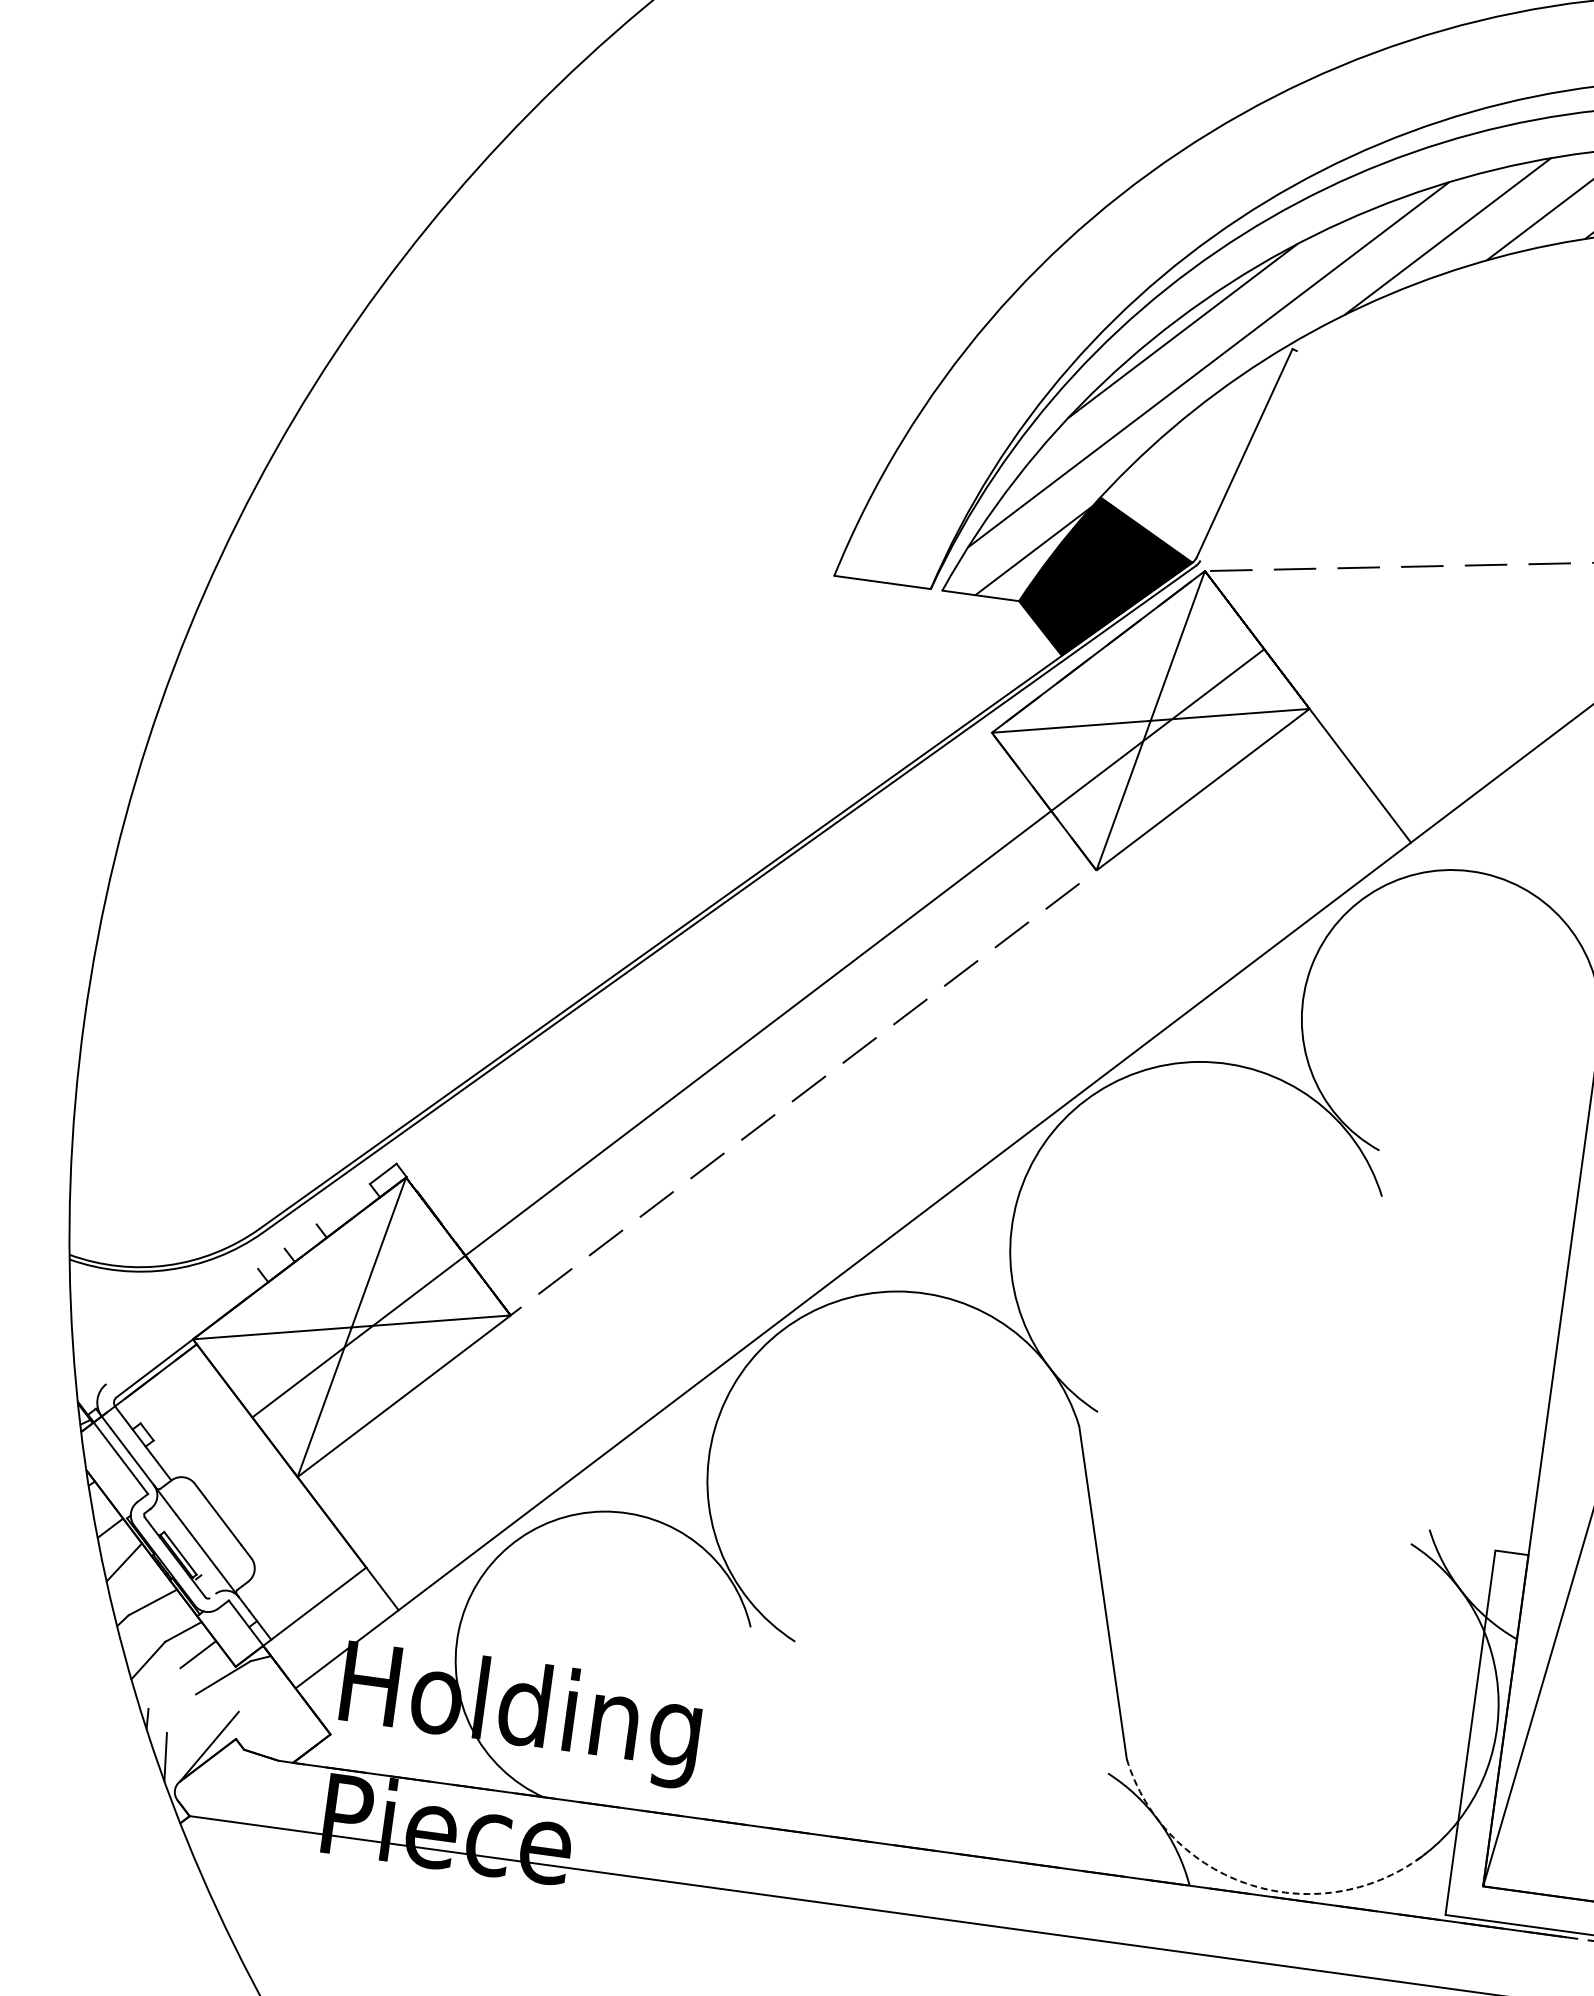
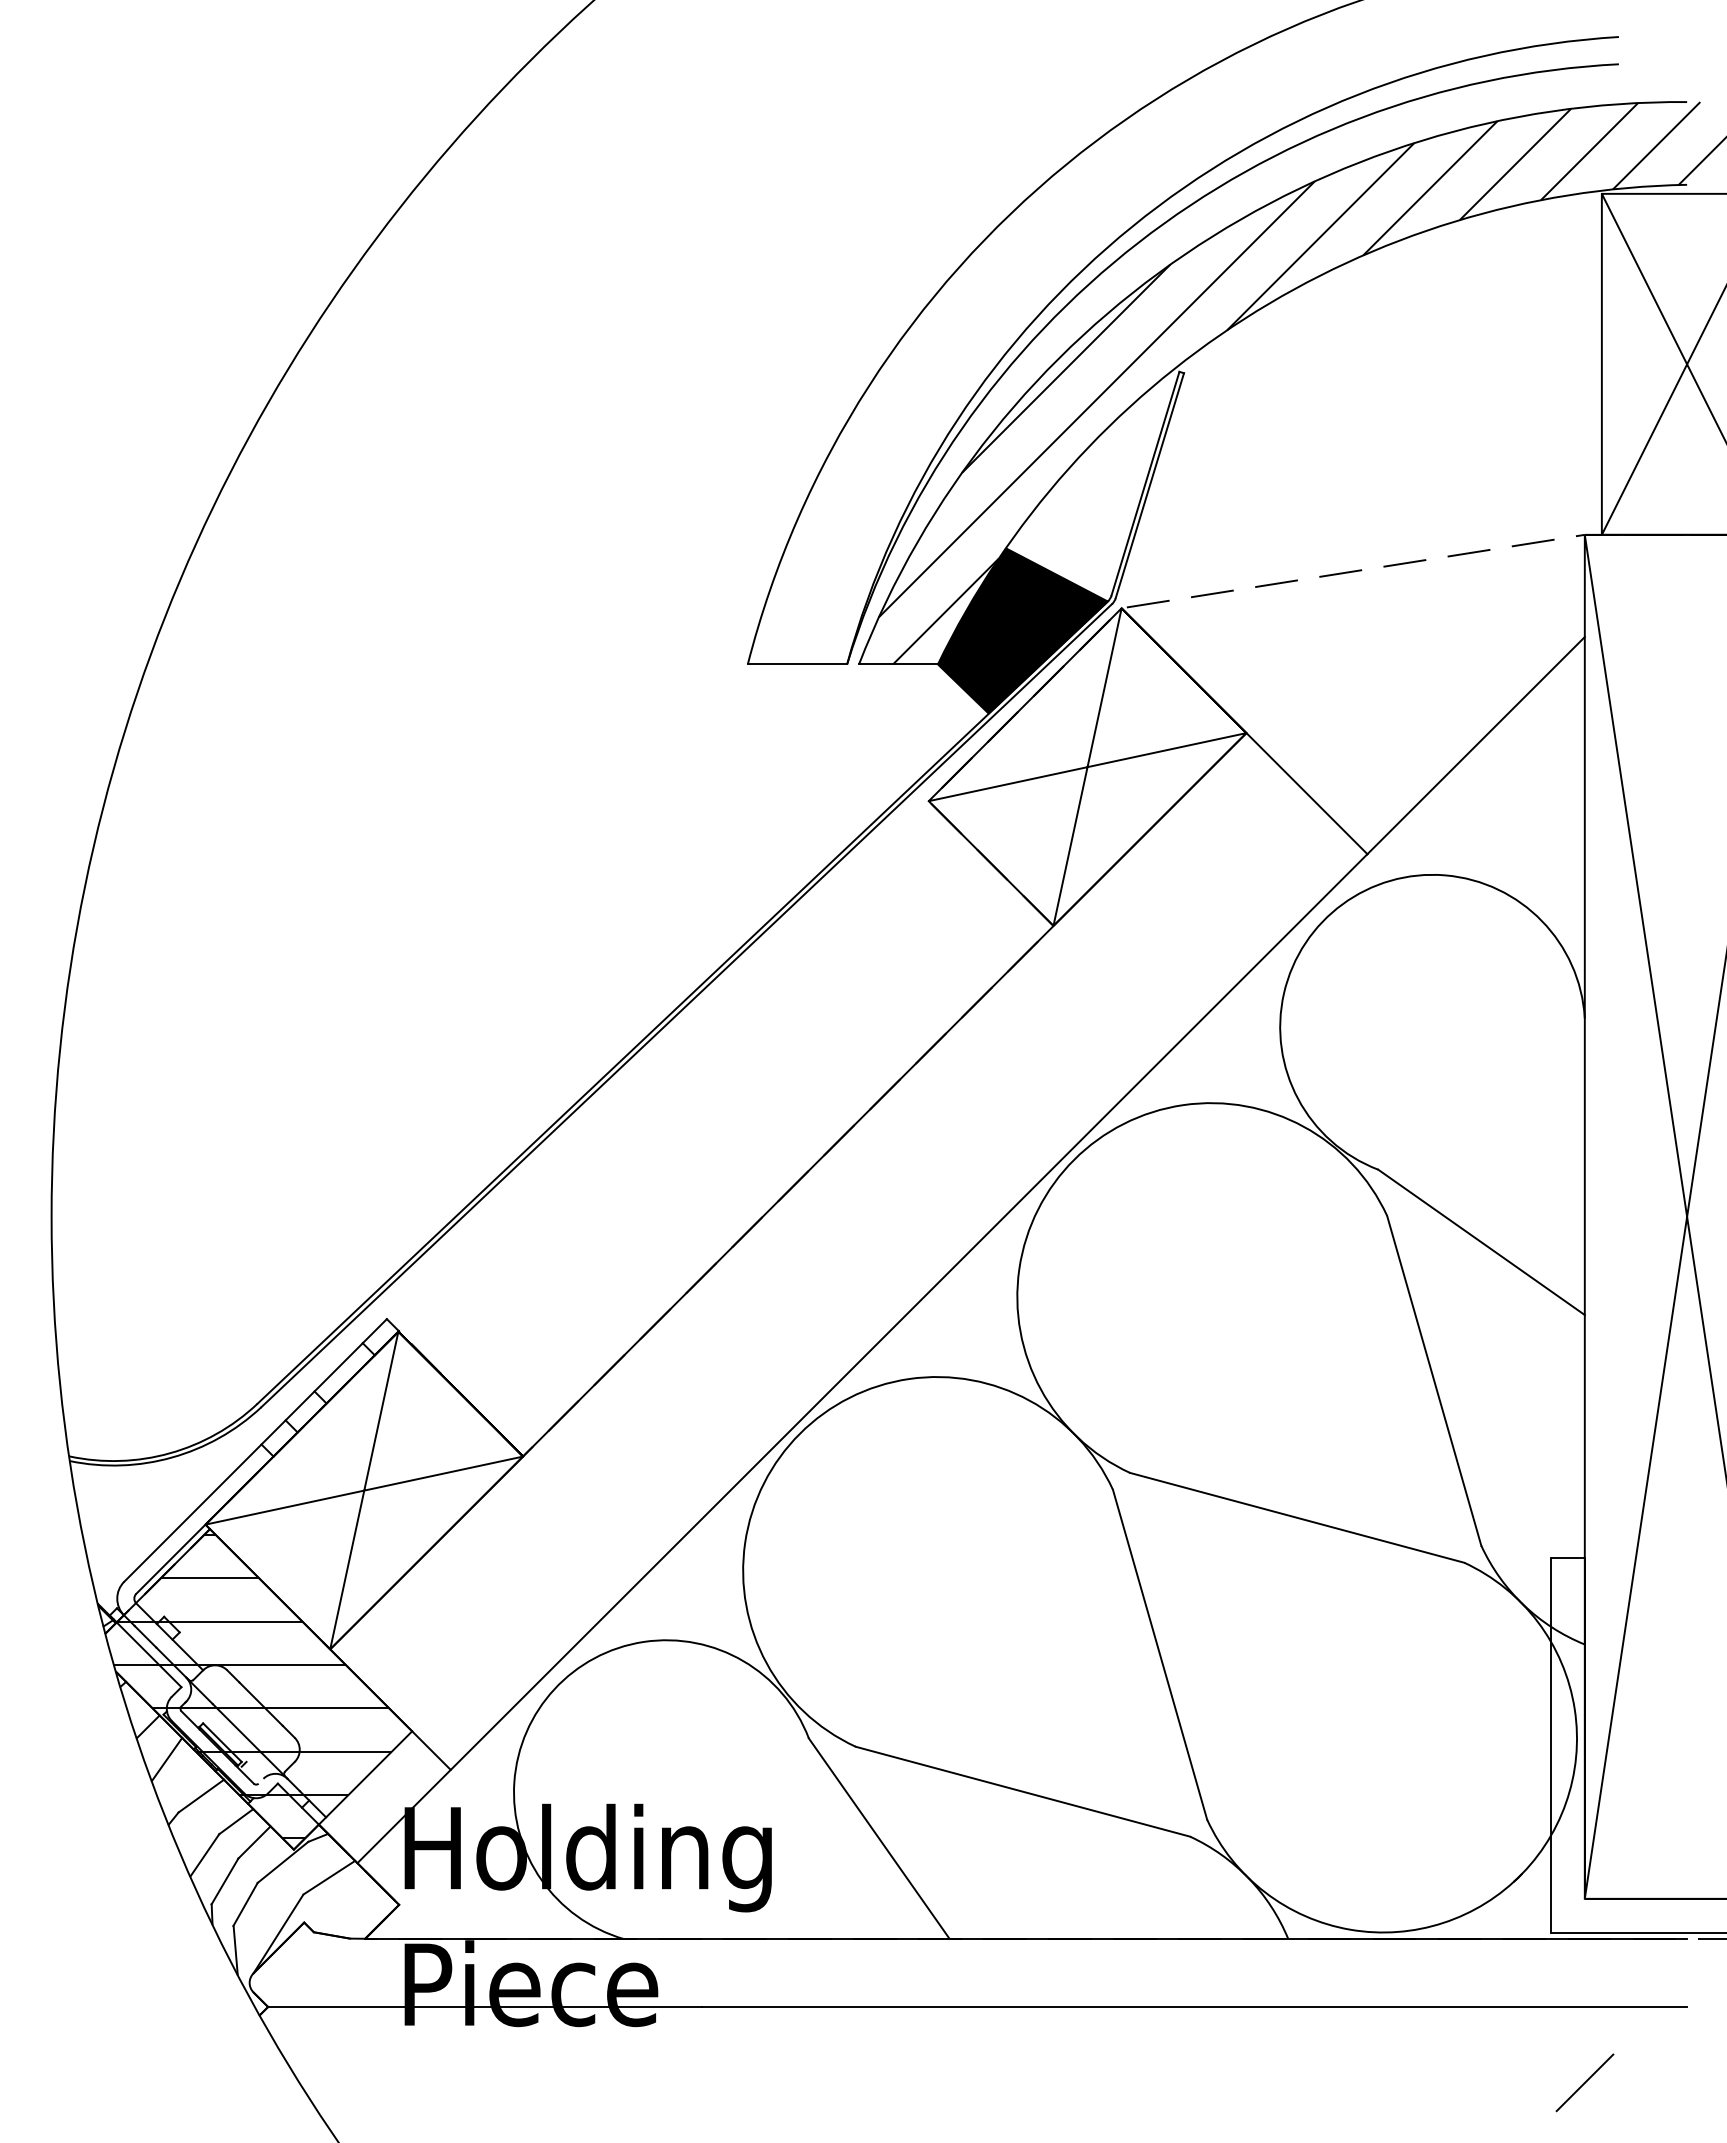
line: (1248, 455) -> (1149, 485), added
line: (758, 1033) -> (788, 1191), moved
line: (1470, 1235) -> (1481, 1242), added
line: (238, 1284) -> (243, 1462), added
line: (1406, 1362) -> (1434, 1380), added
line: (1254, 1477) -> (1297, 1517), added
hatch: (218, 1502) -> (253, 1686), added
line: (164, 1688) -> (224, 1881), added
line: (266, 1698) -> (329, 1877), added
line: (951, 1707) -> (1022, 1791), added
line: (181, 1713) -> (245, 1904), added
line: (805, 1733) -> (878, 1838), added
arc: (1251, 1884) -> (1350, 1929), dashed -> solid

